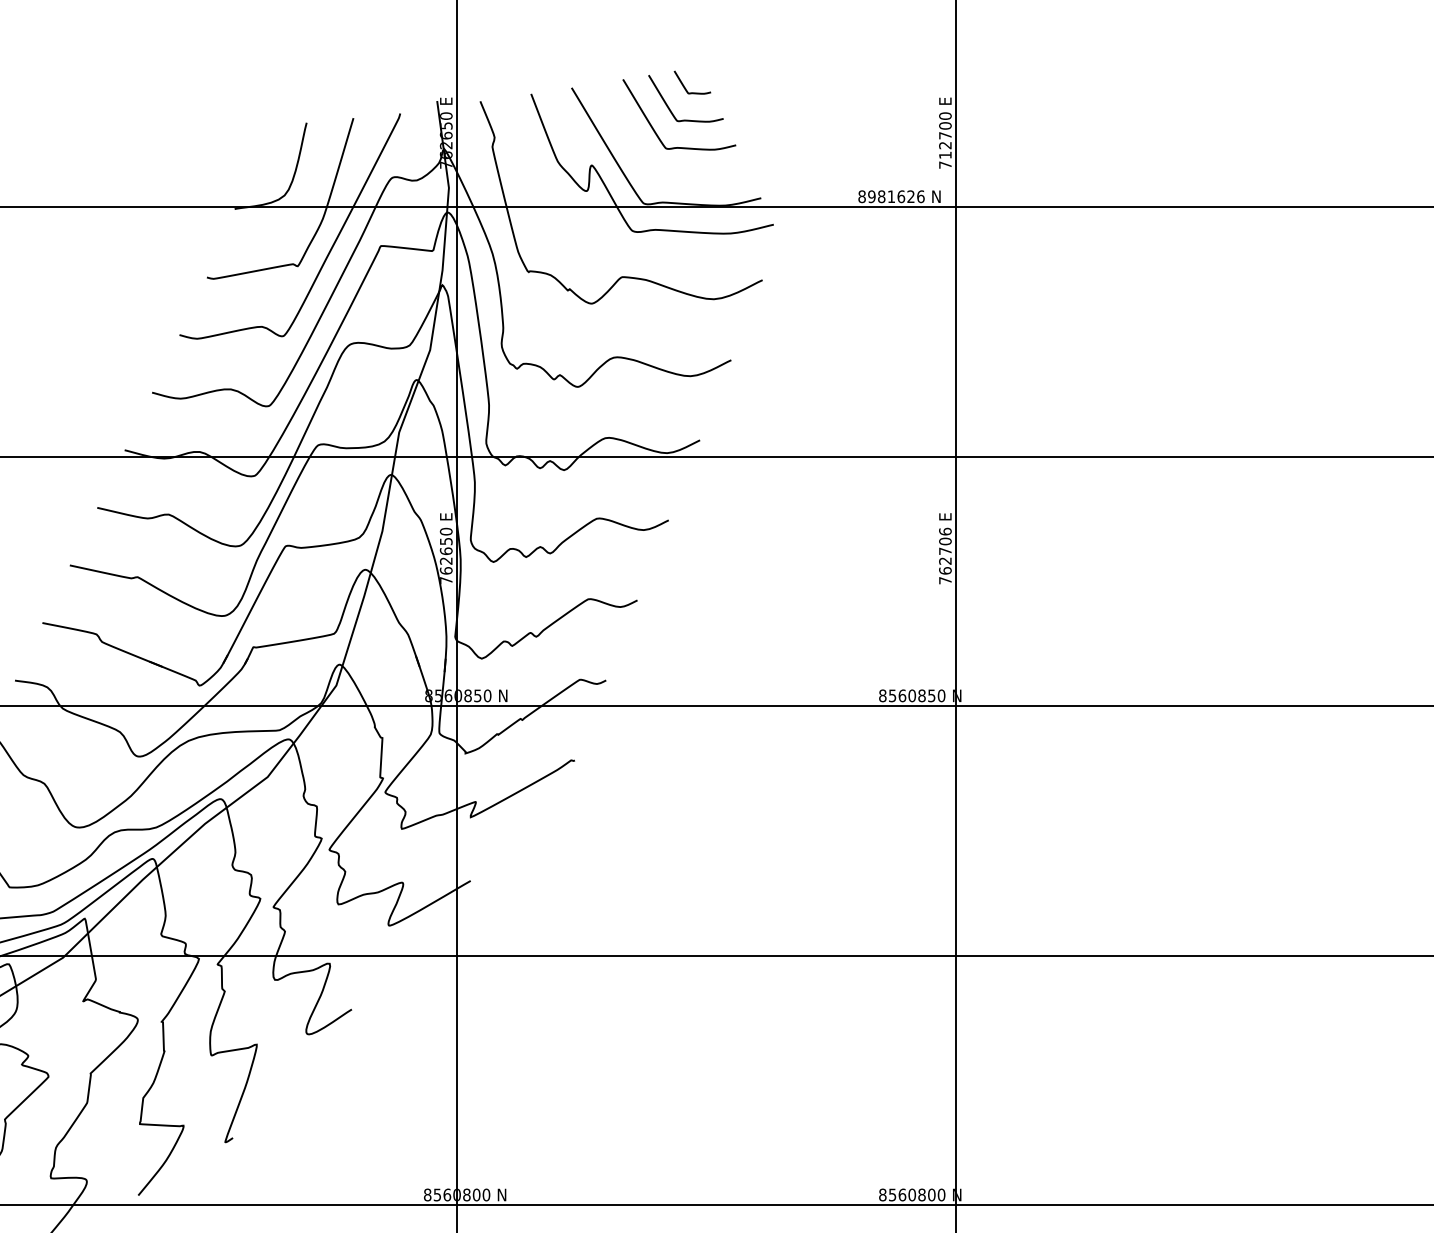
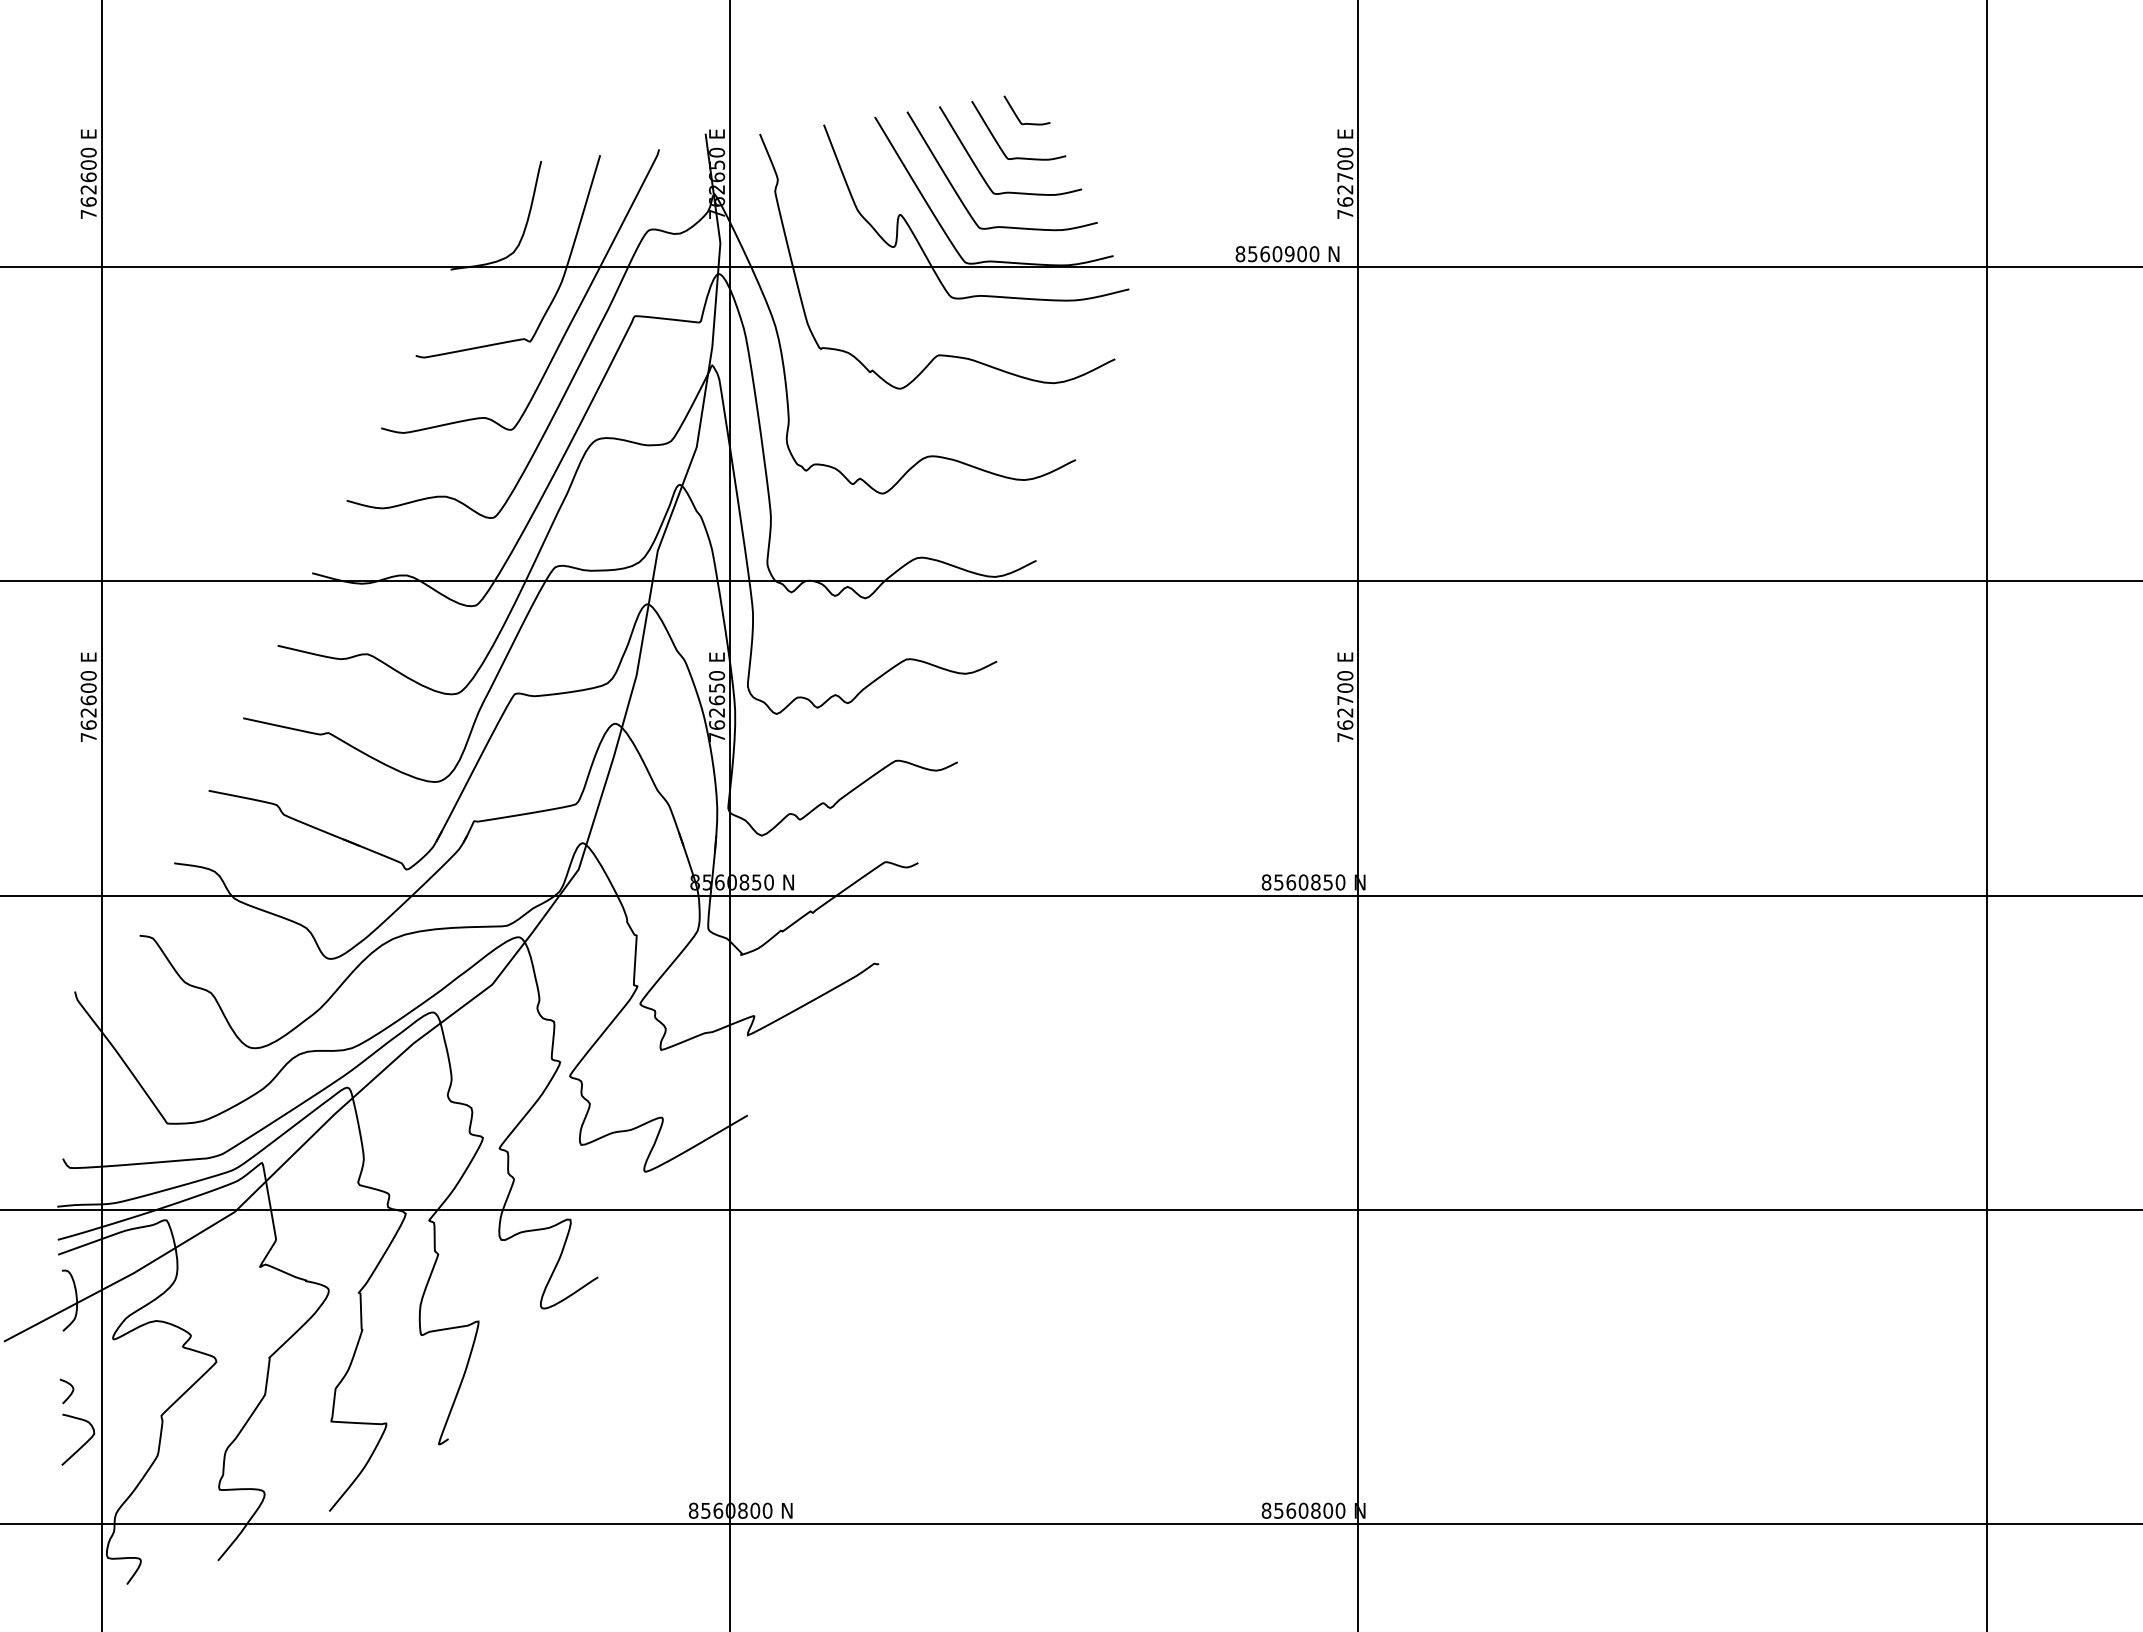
curve: (639, 151) -> (960, 197), added
text: (945, 154) -> (1345, 201), 712700 -> 762700
text: (896, 197) -> (1283, 254), 8981626 -> 8560900
text: (945, 531) -> (1345, 675), 762706 -> 762700

